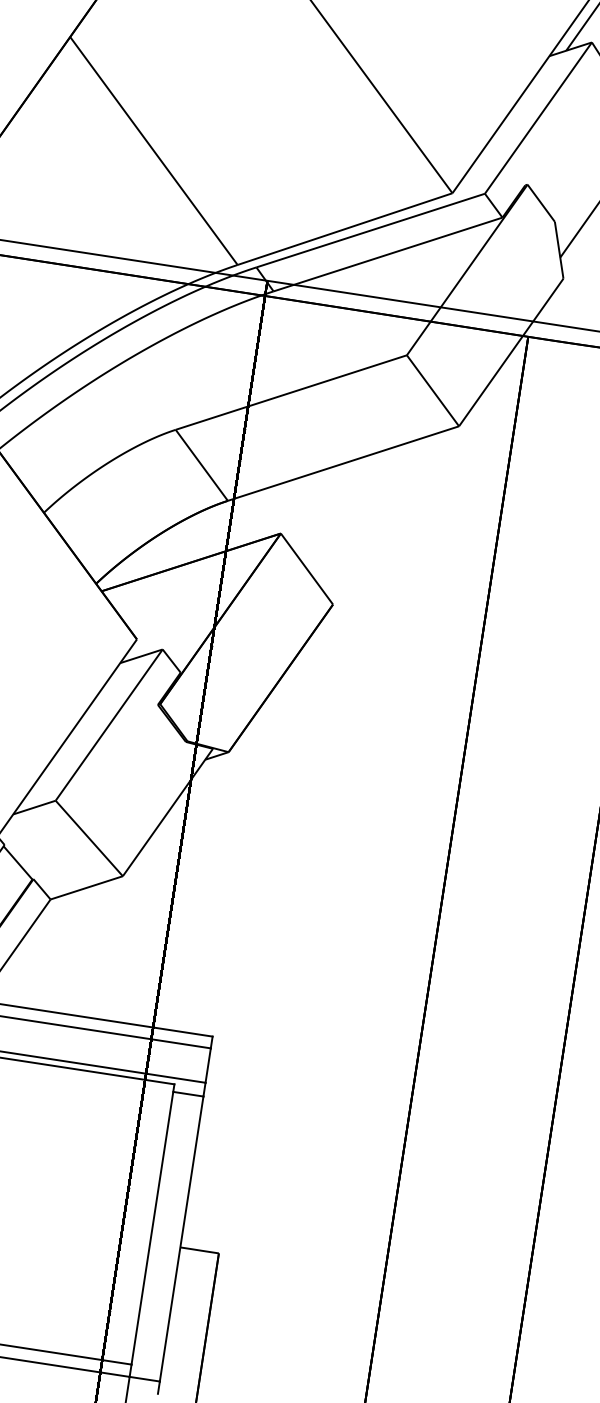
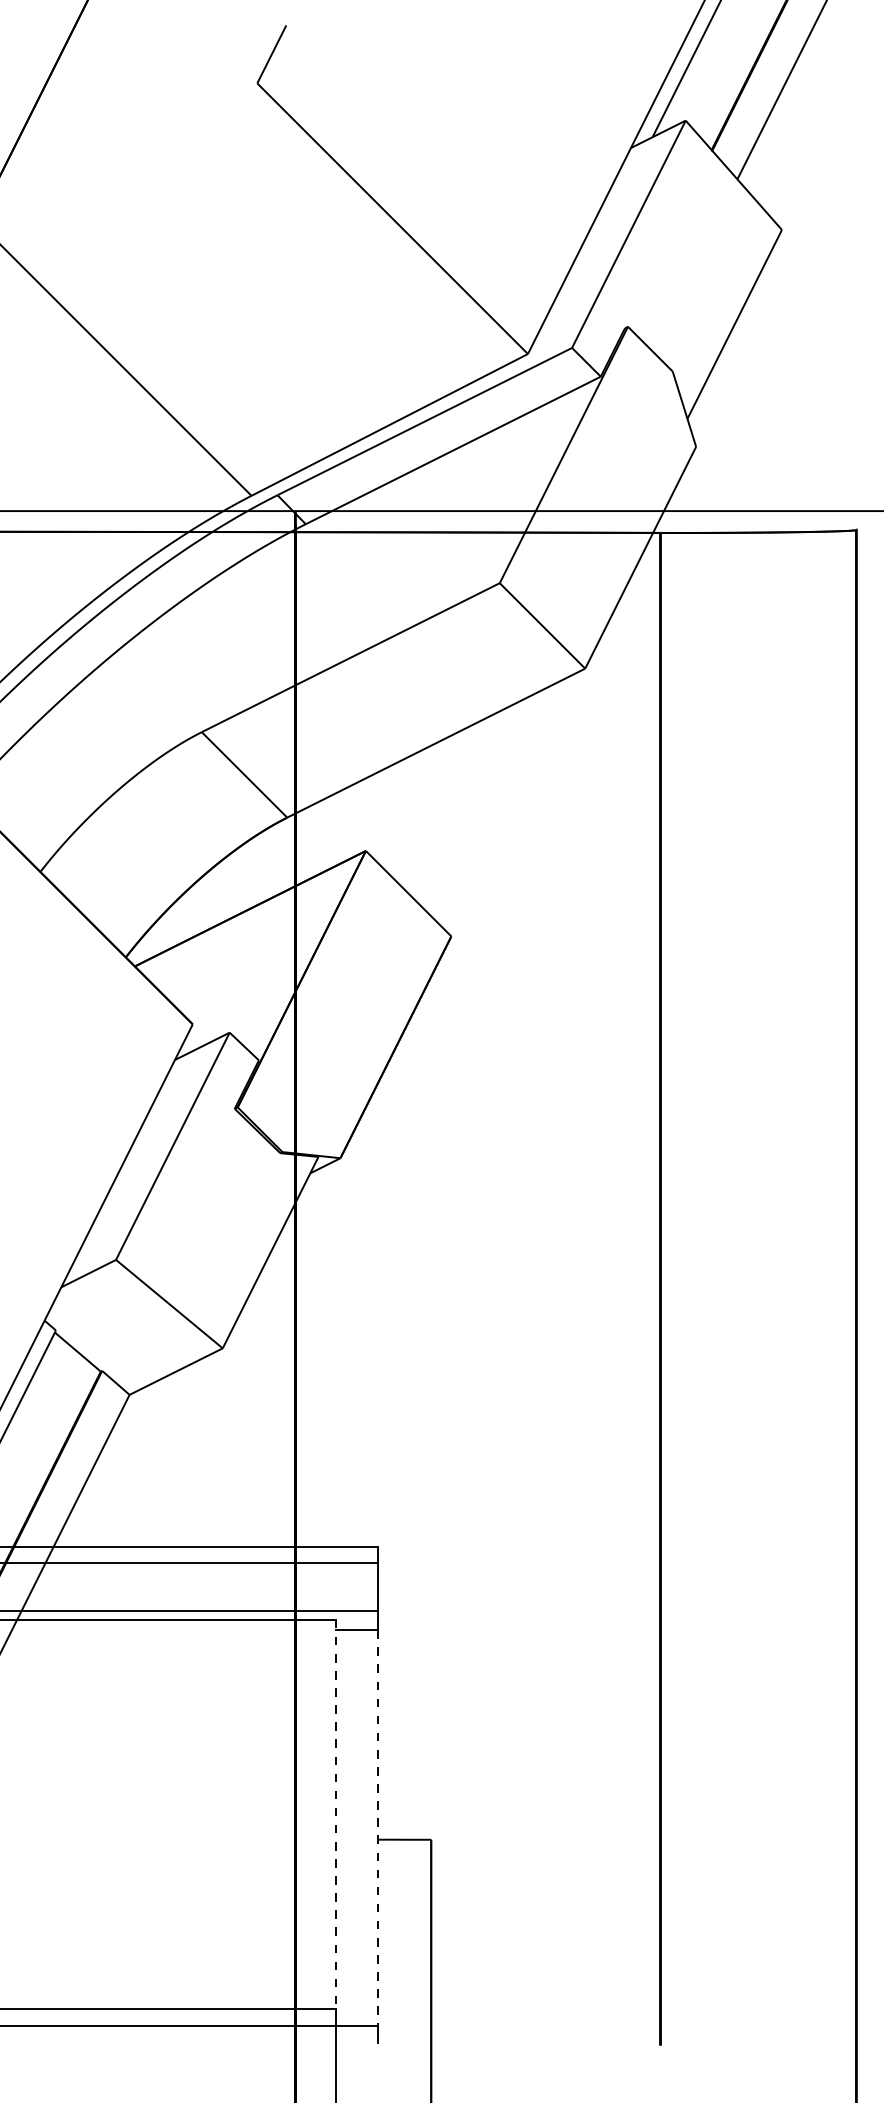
line: (152, 1224) -> (335, 1814), solid -> dashed
line: (181, 1239) -> (377, 1828), solid -> dashed

